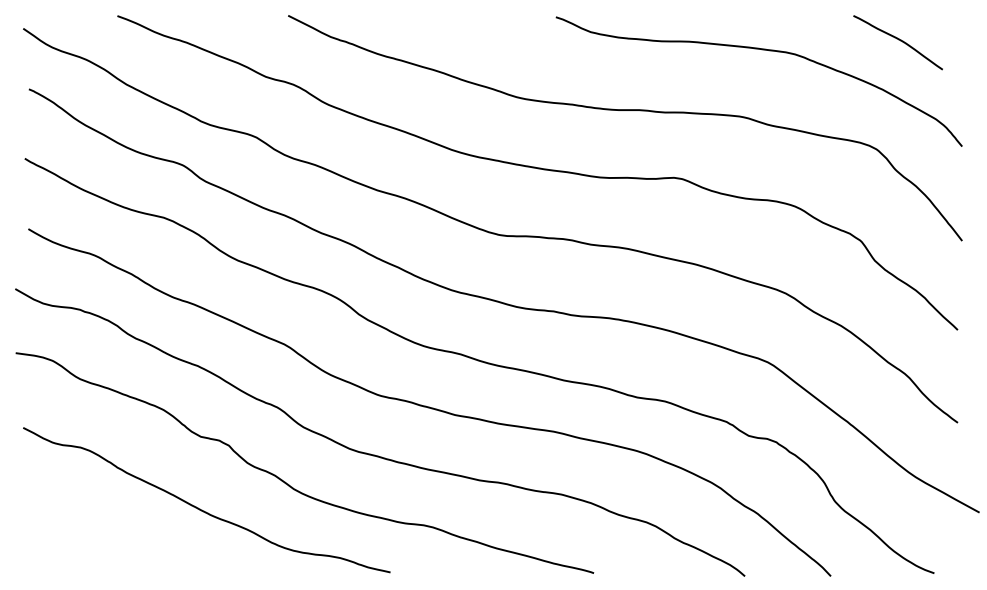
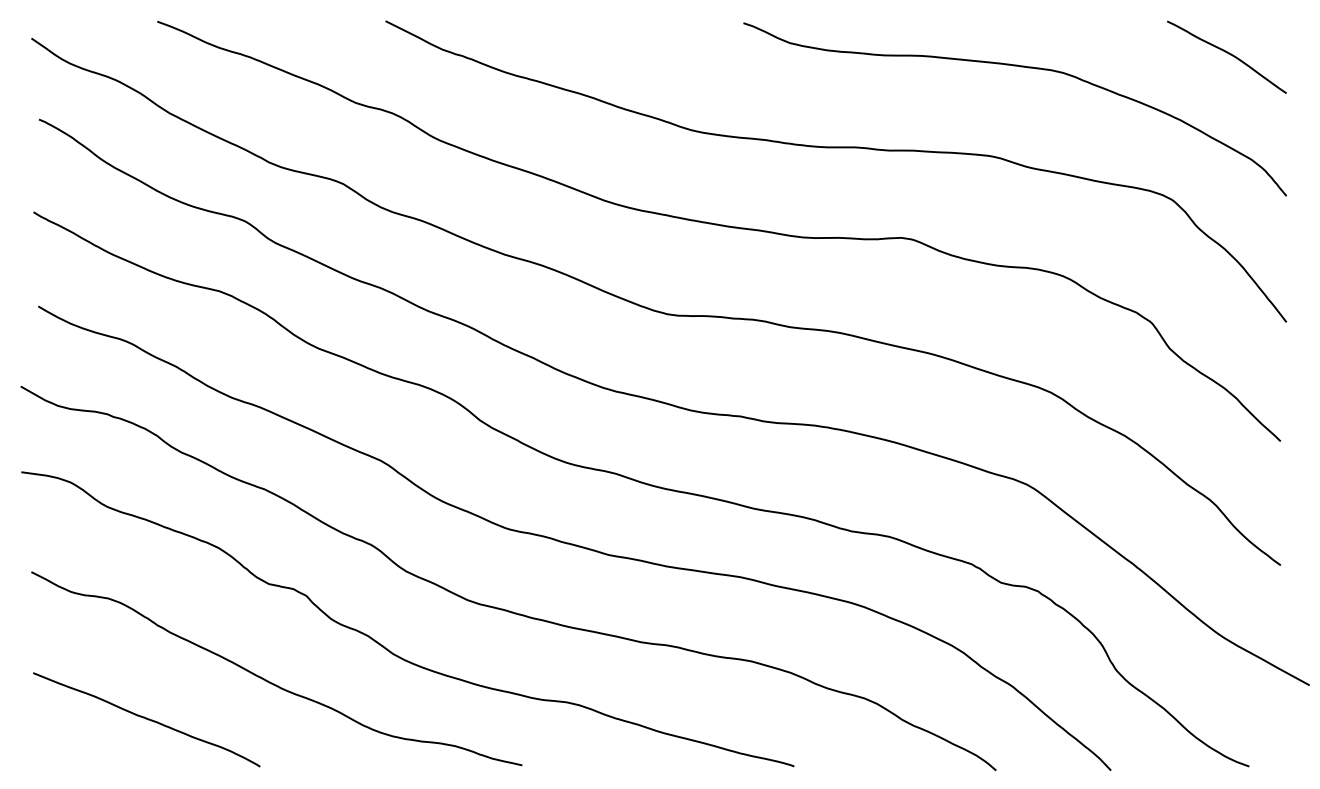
curve: (899, 40) -> (1228, 54), moved
curve: (109, 538) -> (146, 719), added

